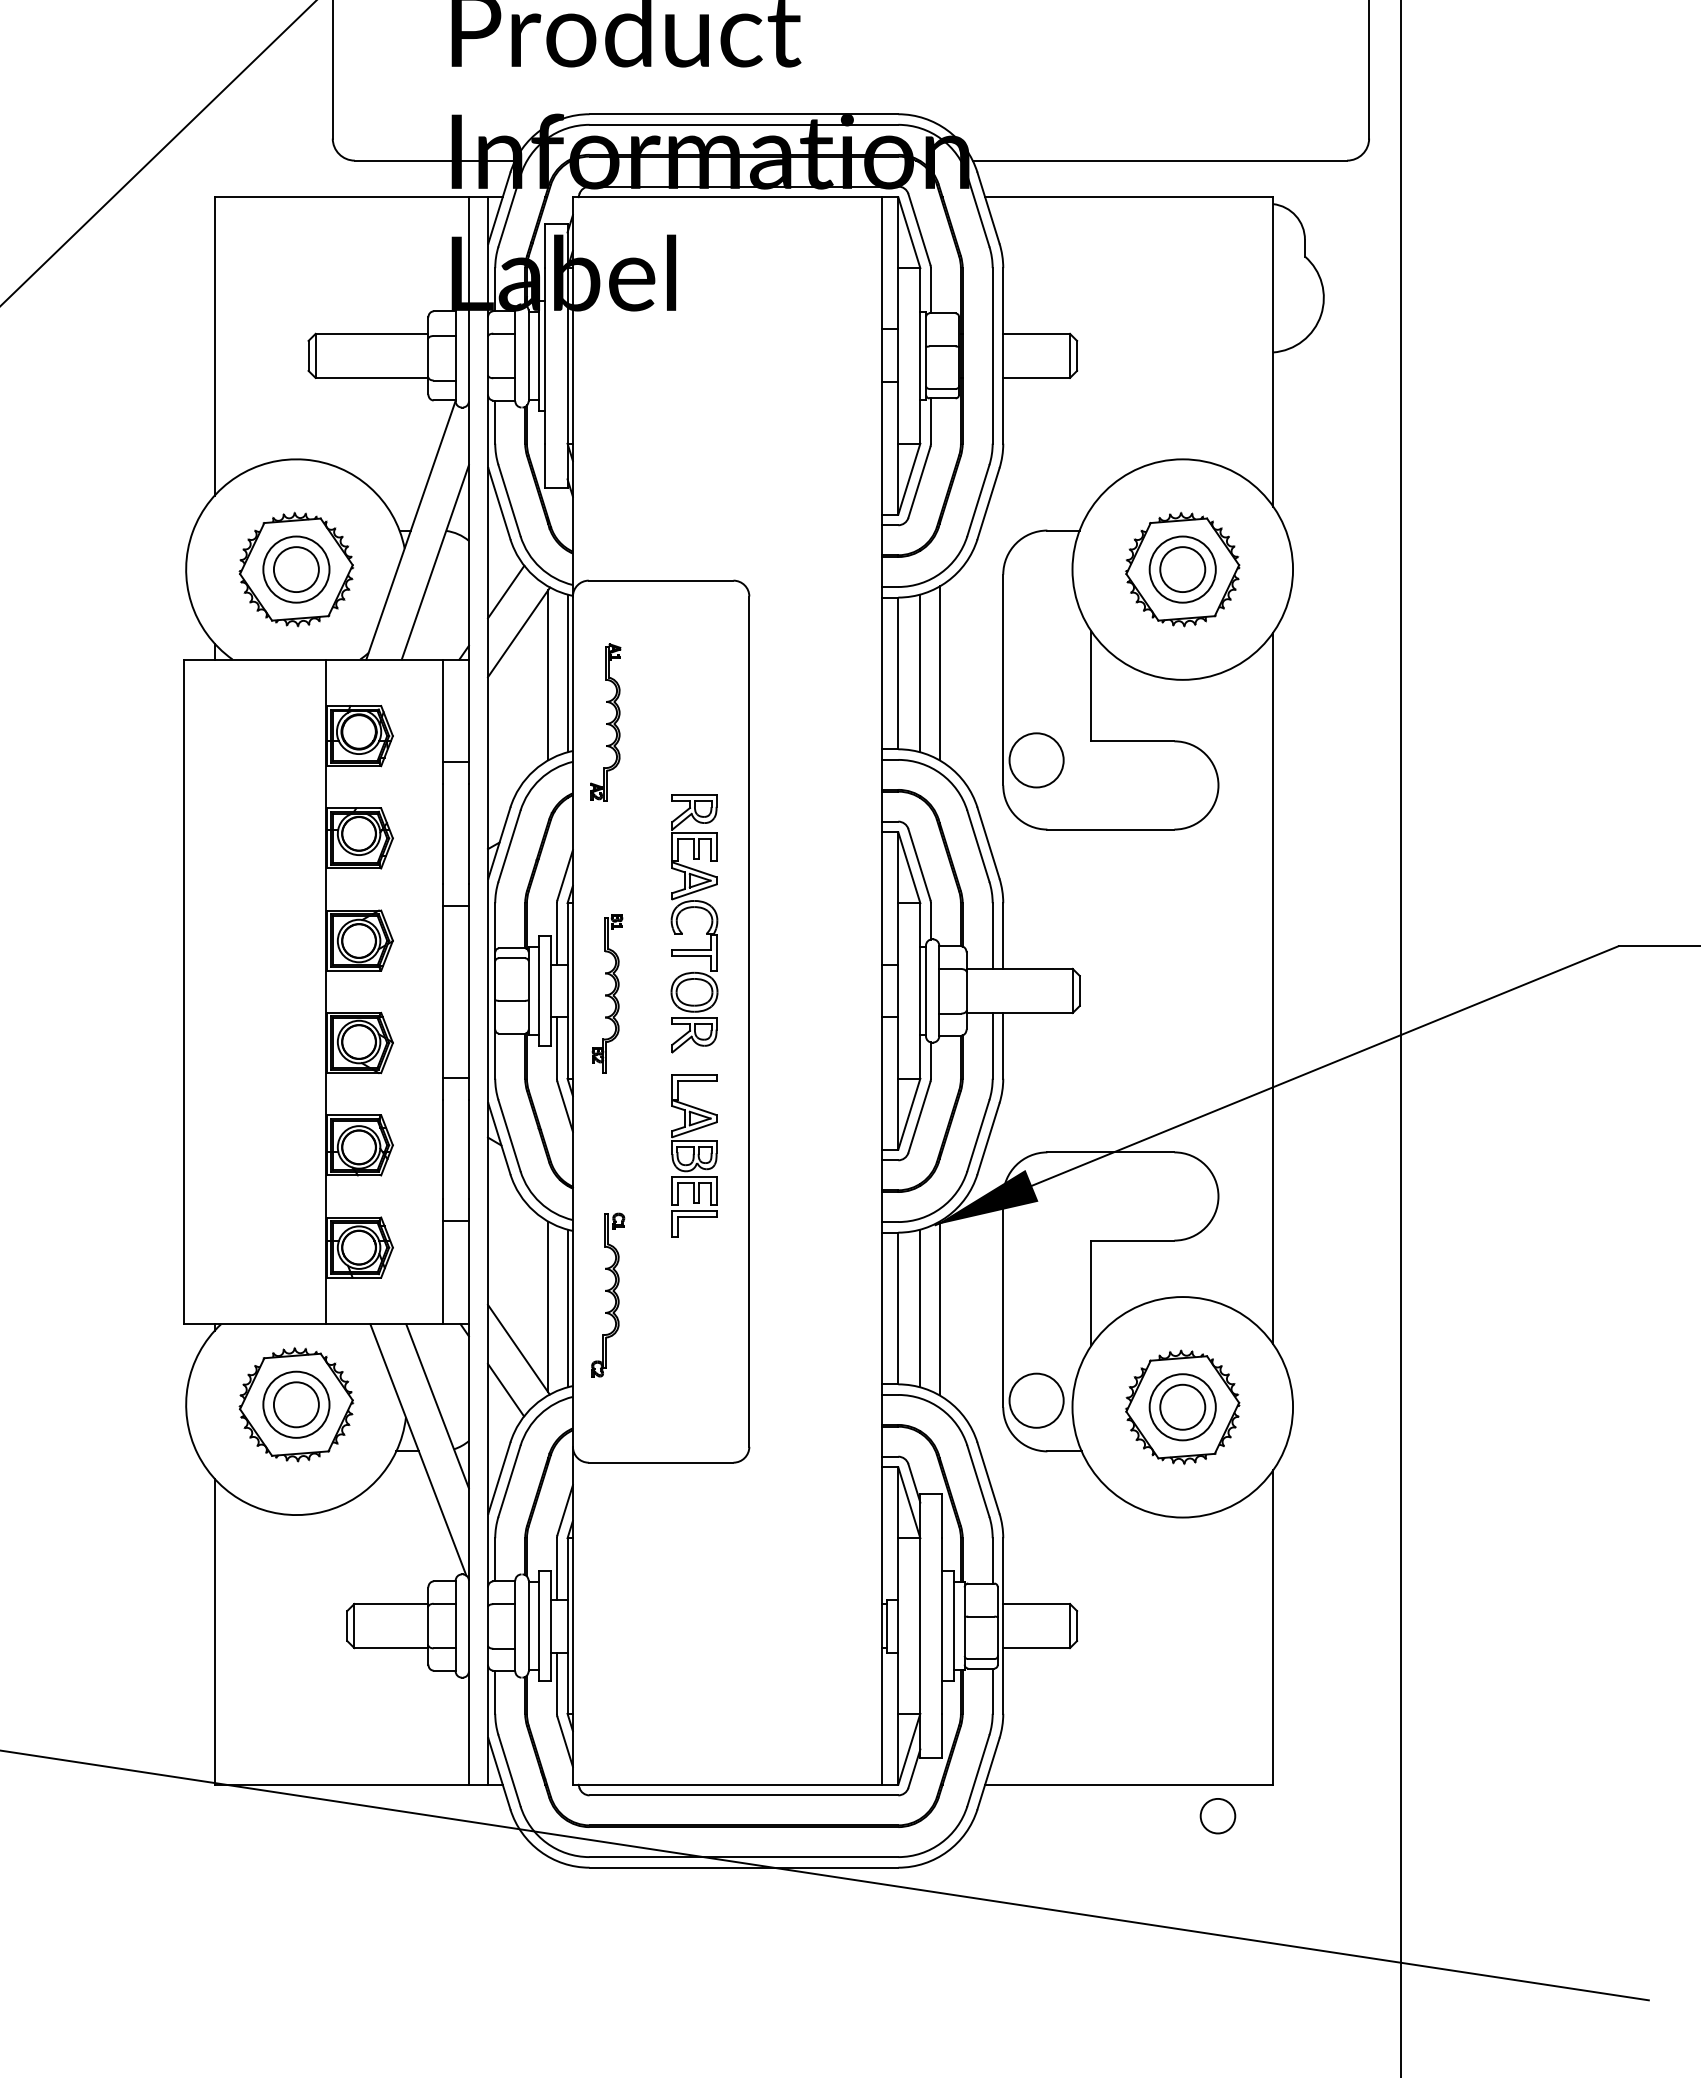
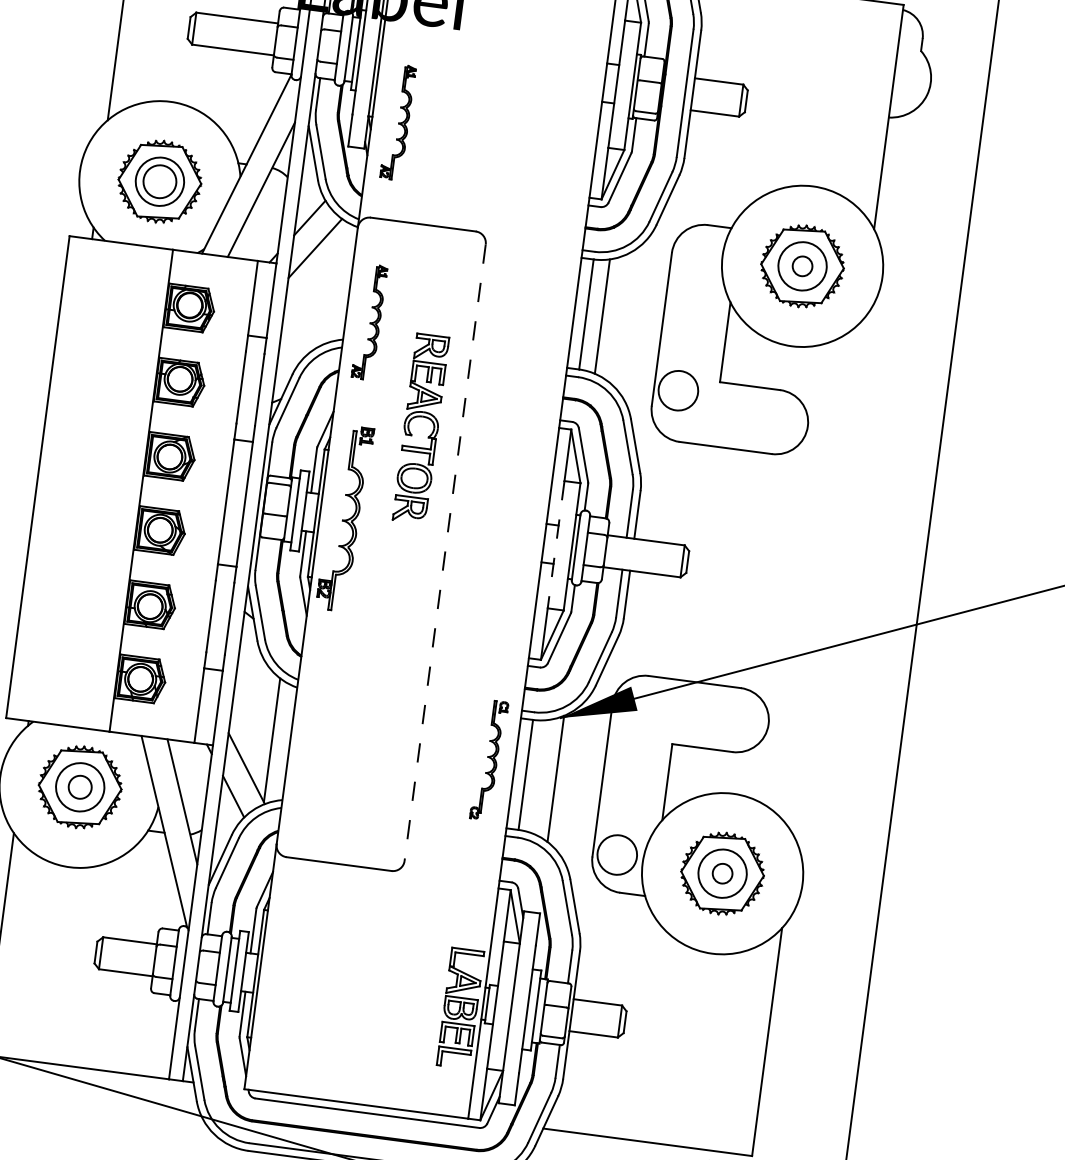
part: (608, 446) -> (397, 122), added
circle: (1182, 569) -> (802, 266), size x0.6
line: (567, 673) -> (346, 282), removed
line: (939, 673) -> (616, 318), removed
line: (548, 675) -> (332, 282), removed
part: (682, 932) -> (411, 433), moved
line: (1273, 988) -> (828, 578), removed
line: (898, 990) -> (556, 544), solid -> dashed
part: (607, 993) -> (345, 518), size x1.6
line: (749, 1022) -> (445, 553), solid -> dashed
part: (694, 1155) -> (460, 1008), moved
part: (608, 1294) -> (489, 759), moved
line: (567, 1308) -> (285, 743), removed
line: (920, 1308) -> (541, 777), removed
circle: (295, 1404) -> (79, 787), size x0.7
circle: (1182, 1406) -> (722, 873), size x0.6

